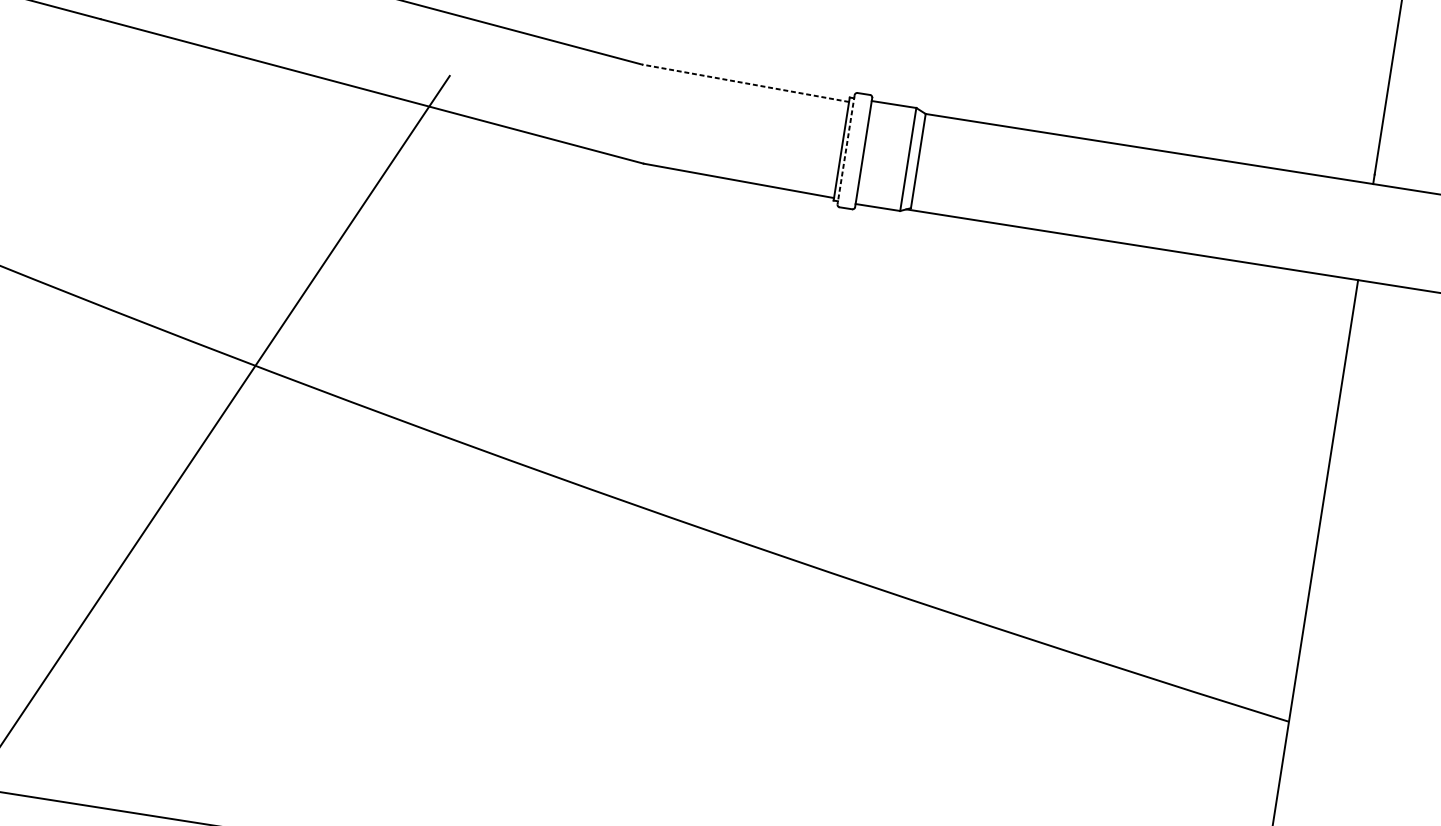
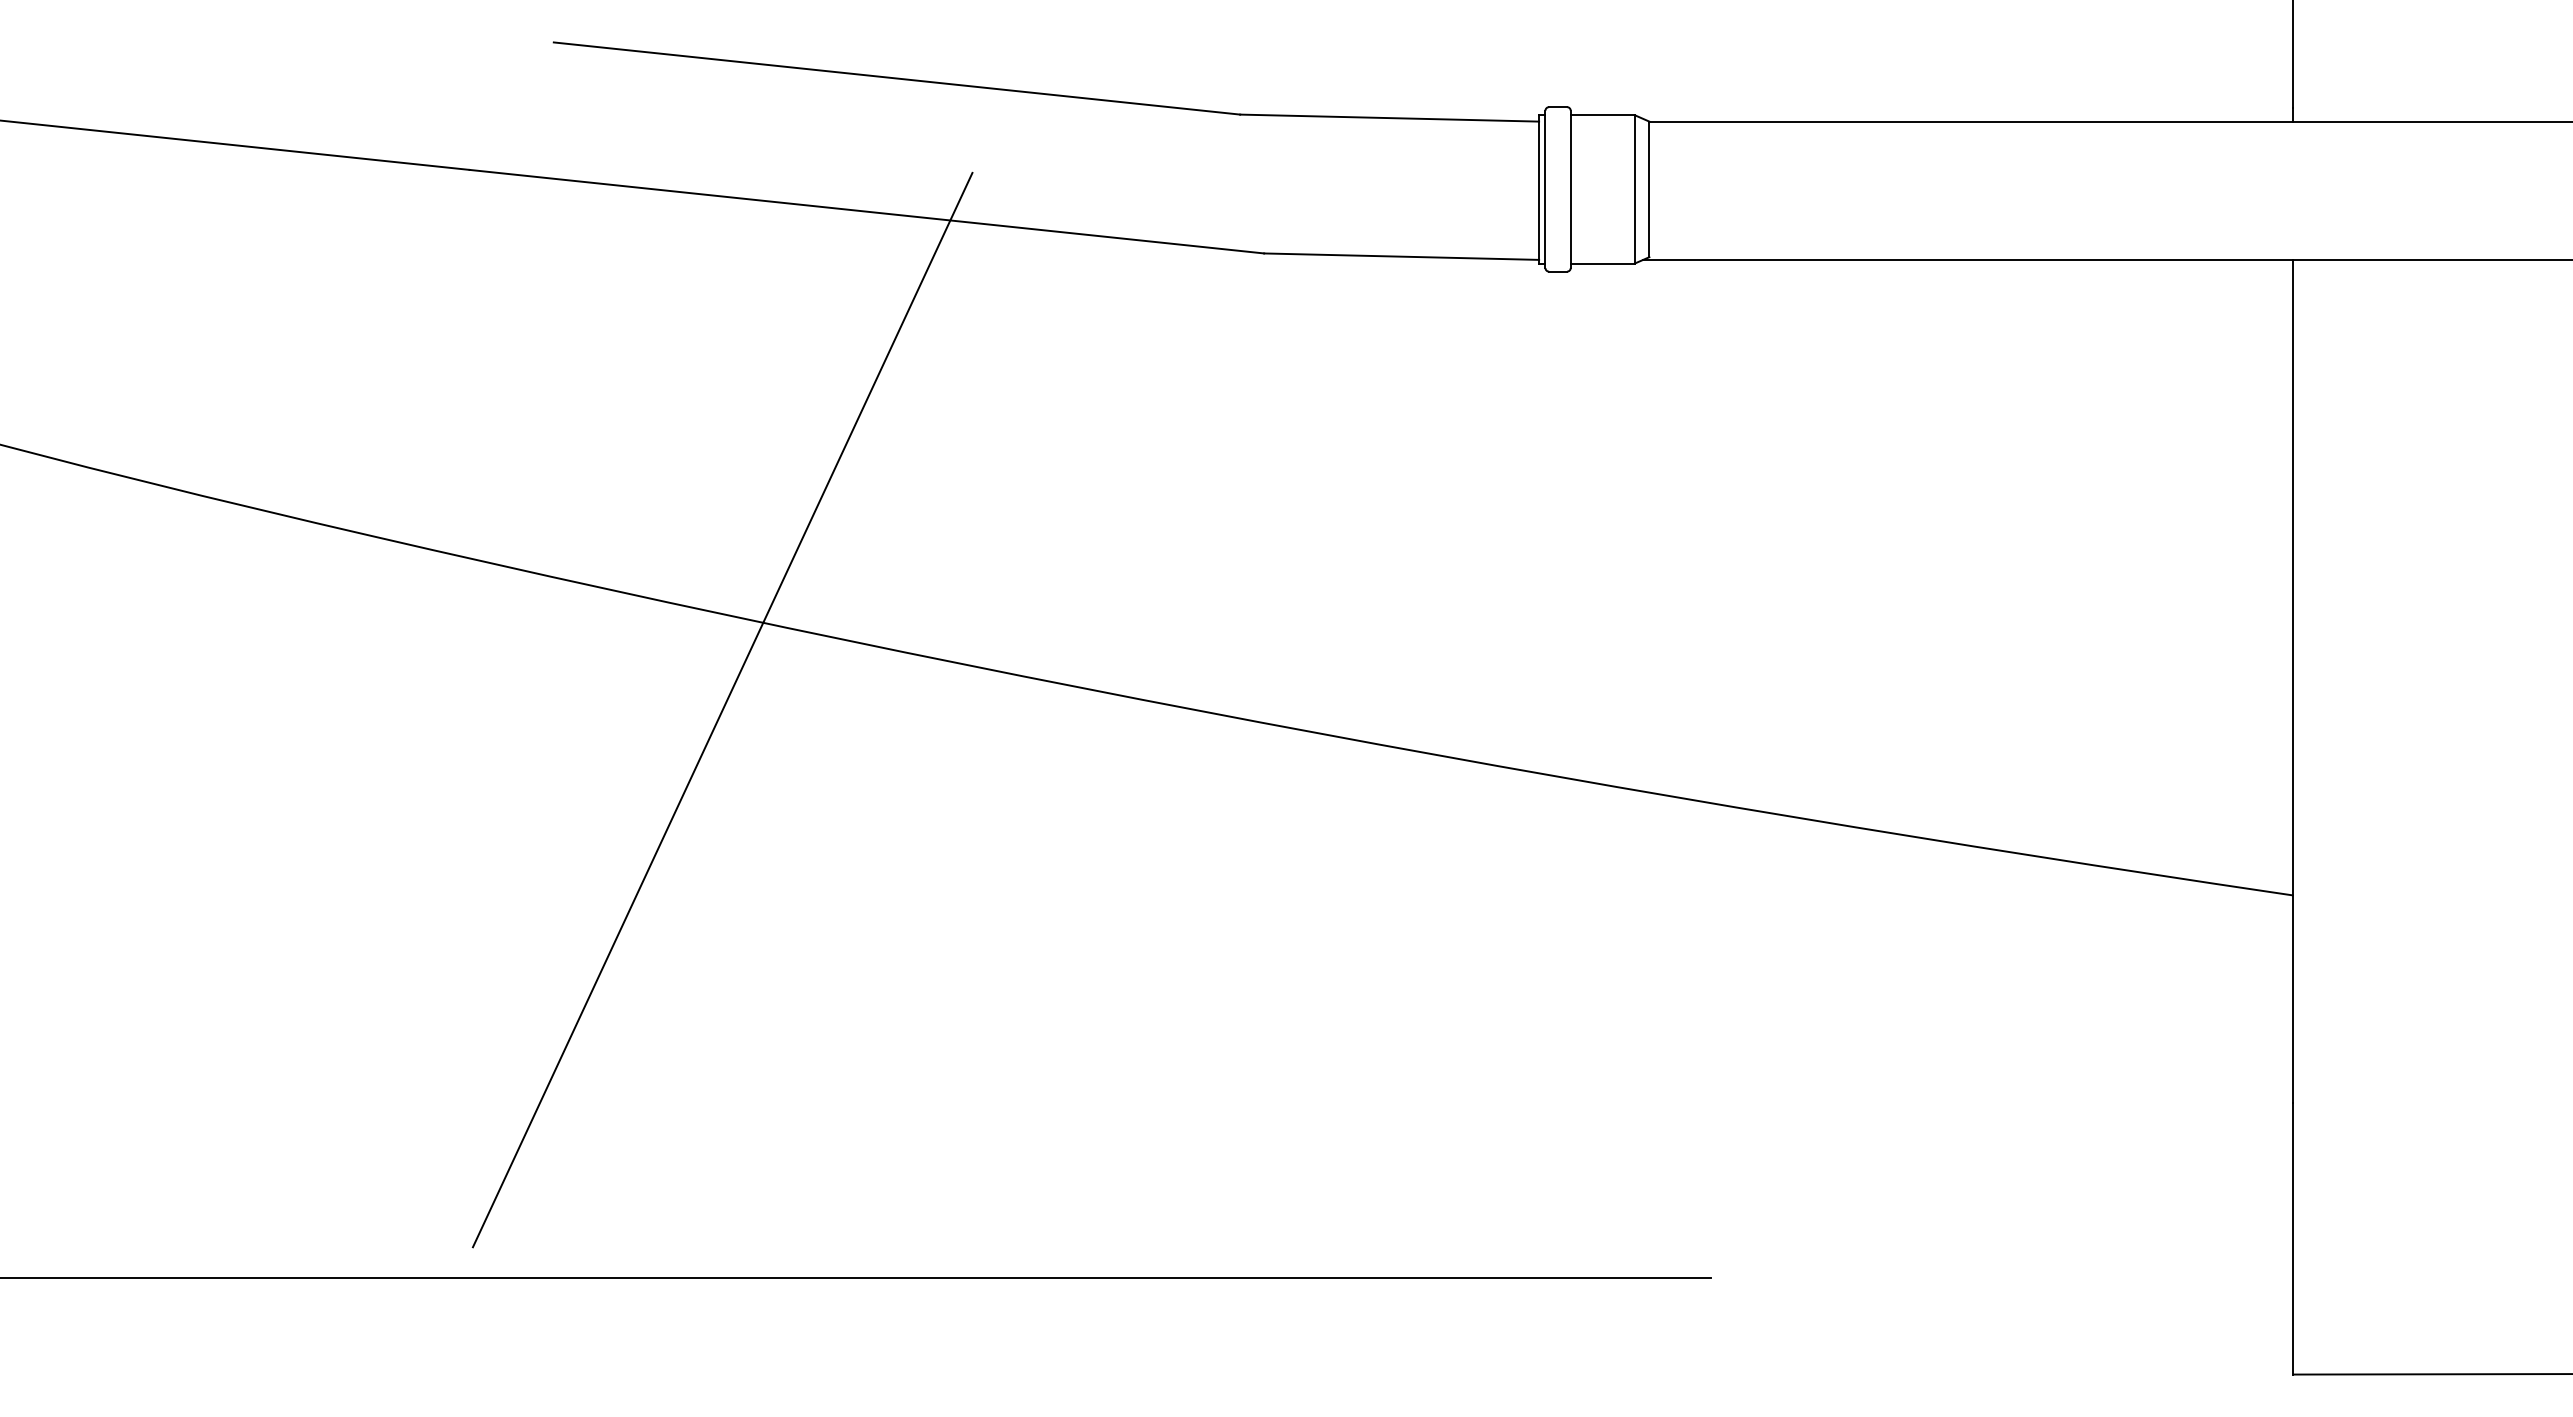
line: (745, 83) -> (1389, 118), dashed -> solid
line: (846, 149) -> (1545, 189), dashed -> solid

